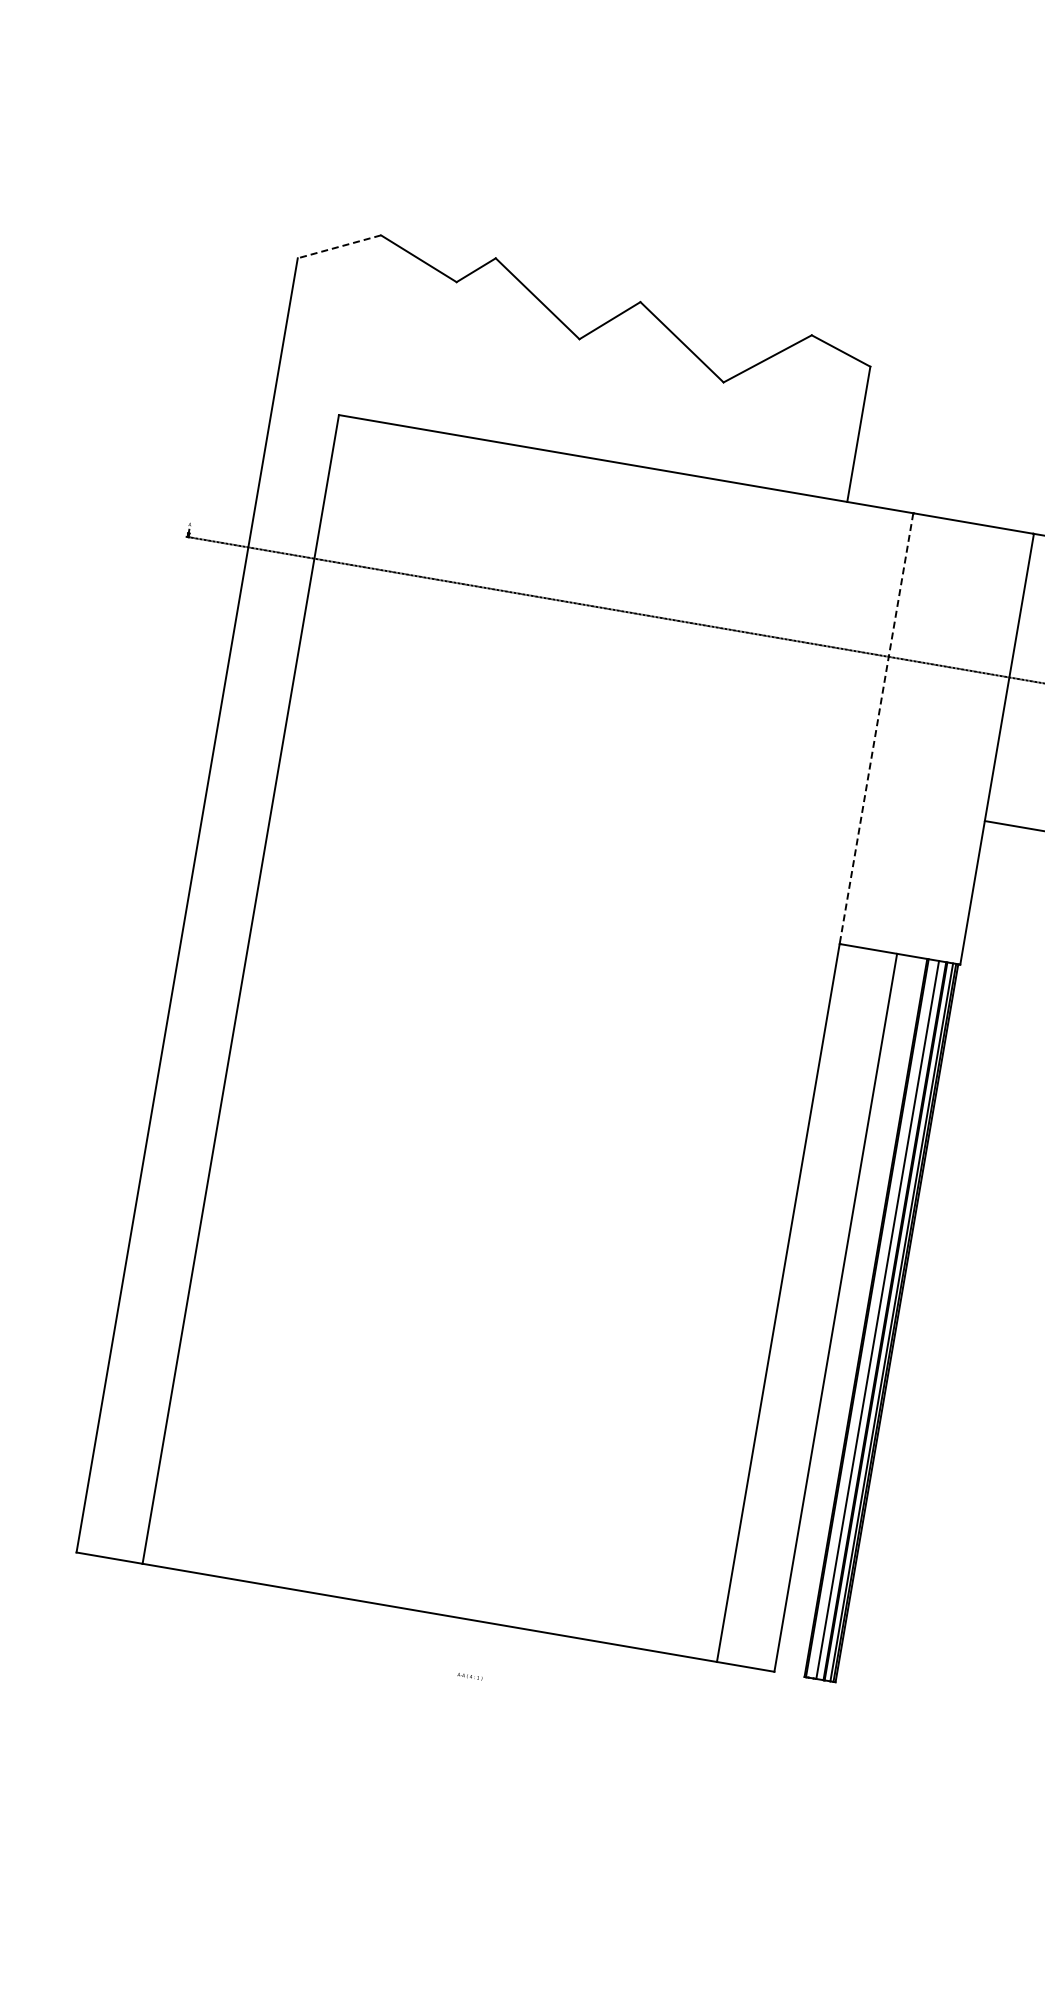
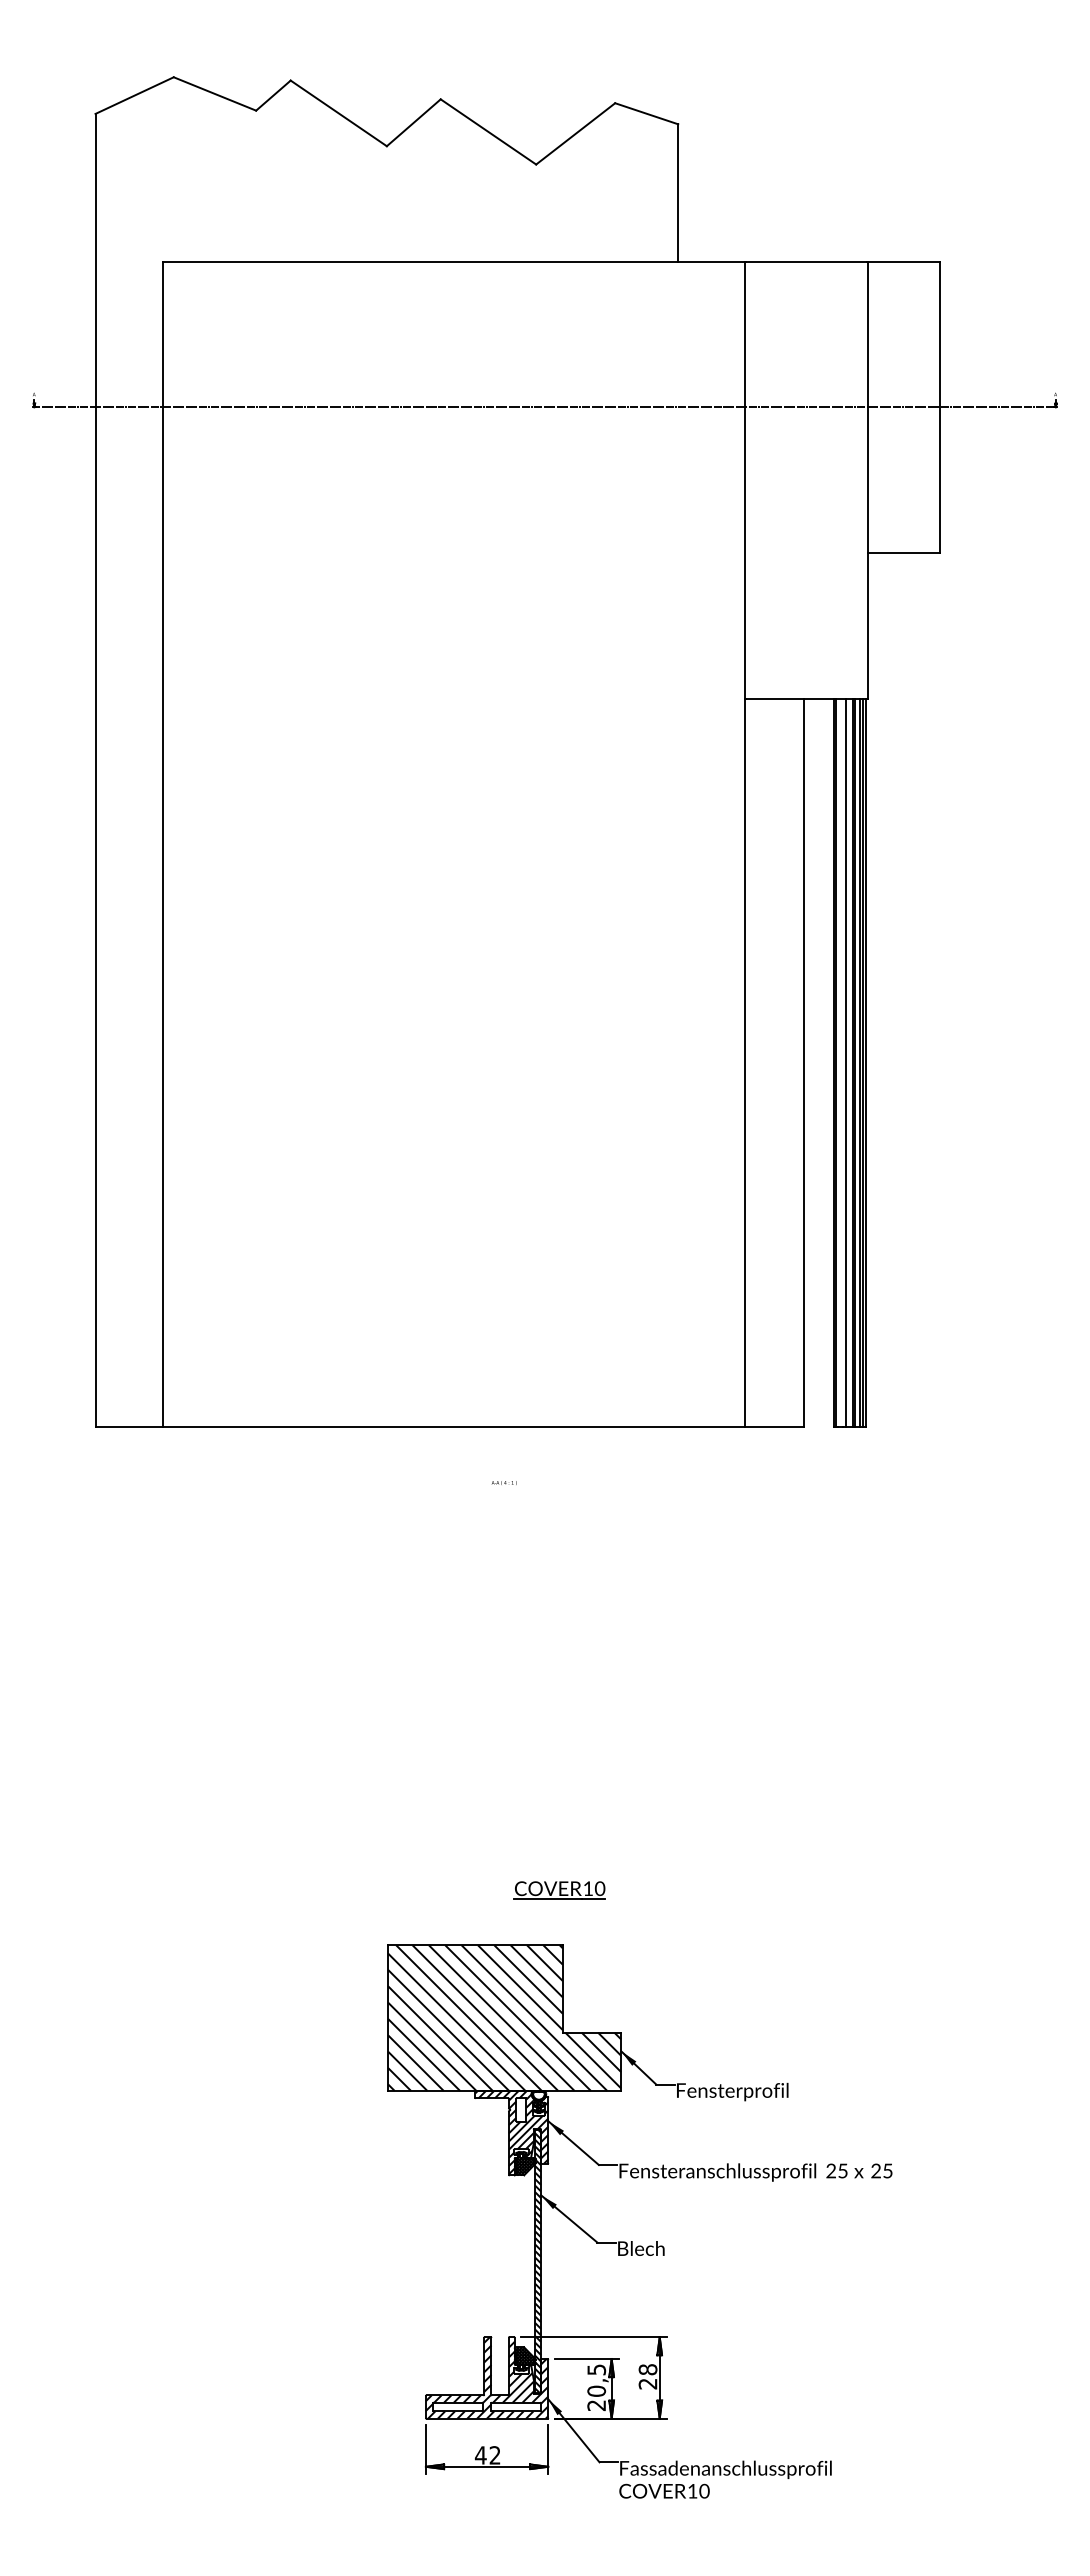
line: (339, 246) -> (134, 95), dashed -> solid
line: (876, 729) -> (745, 480), dashed -> solid

